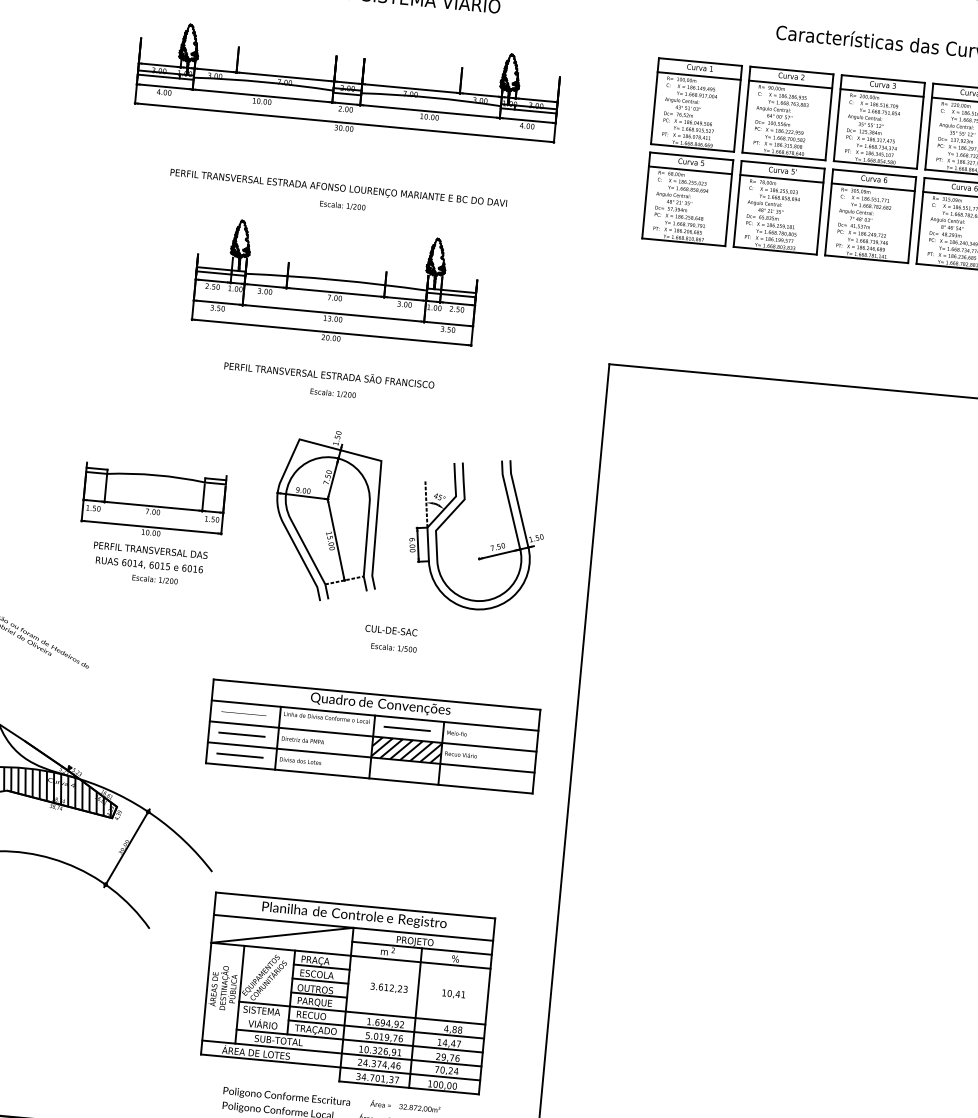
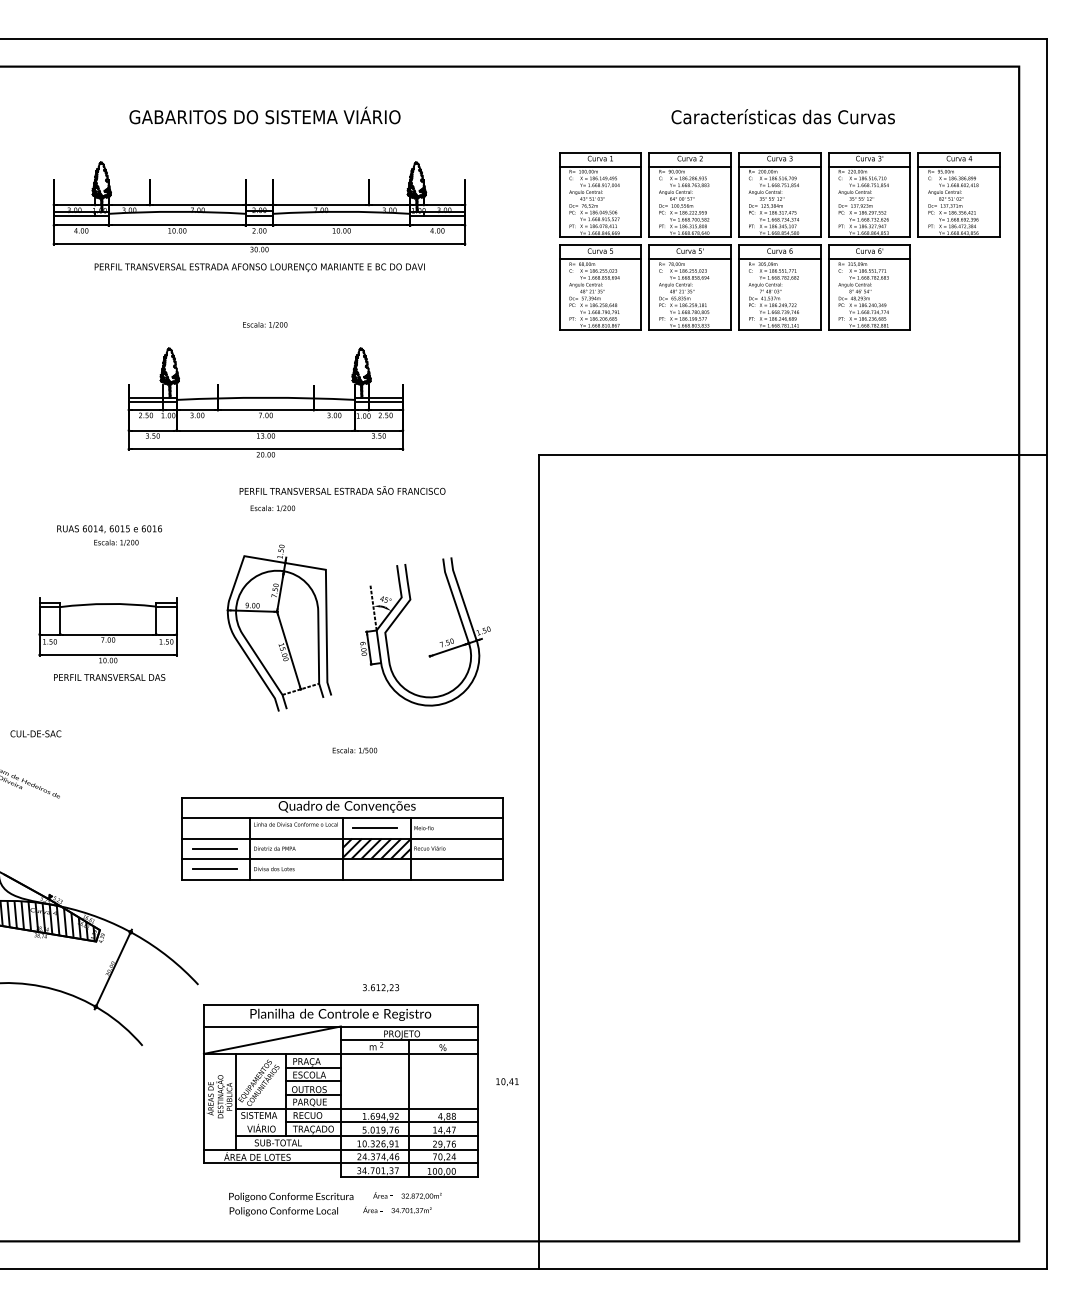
text: (338, 188) -> (259, 267), moved
text: (329, 374) -> (342, 490), moved
text: (148, 571) -> (109, 535), moved
text: (391, 630) -> (35, 733), moved
text: (388, 987) -> (380, 987), moved
text: (453, 993) -> (507, 1081), moved

